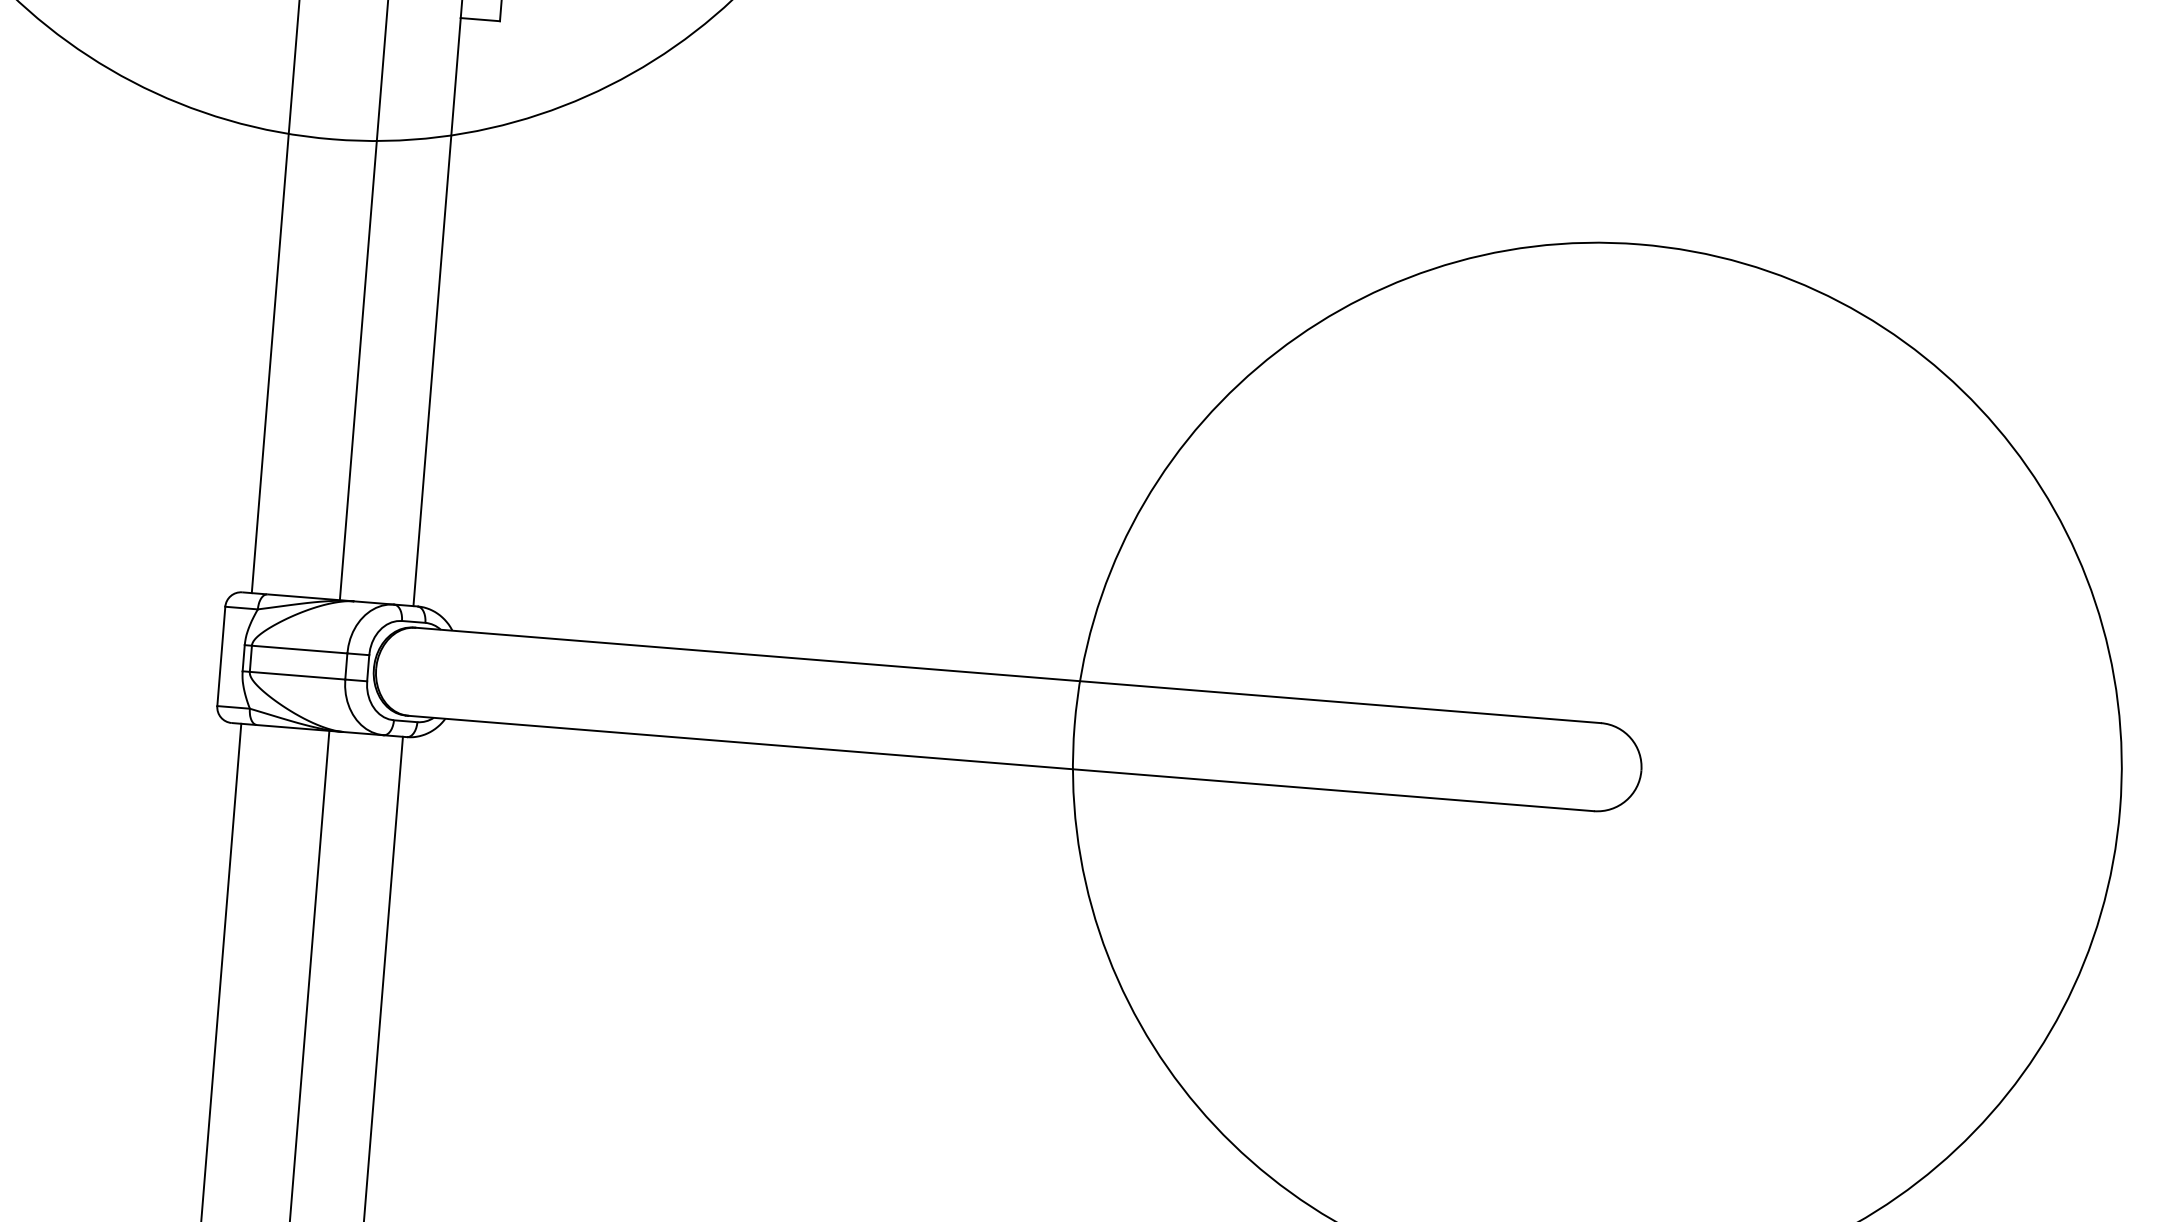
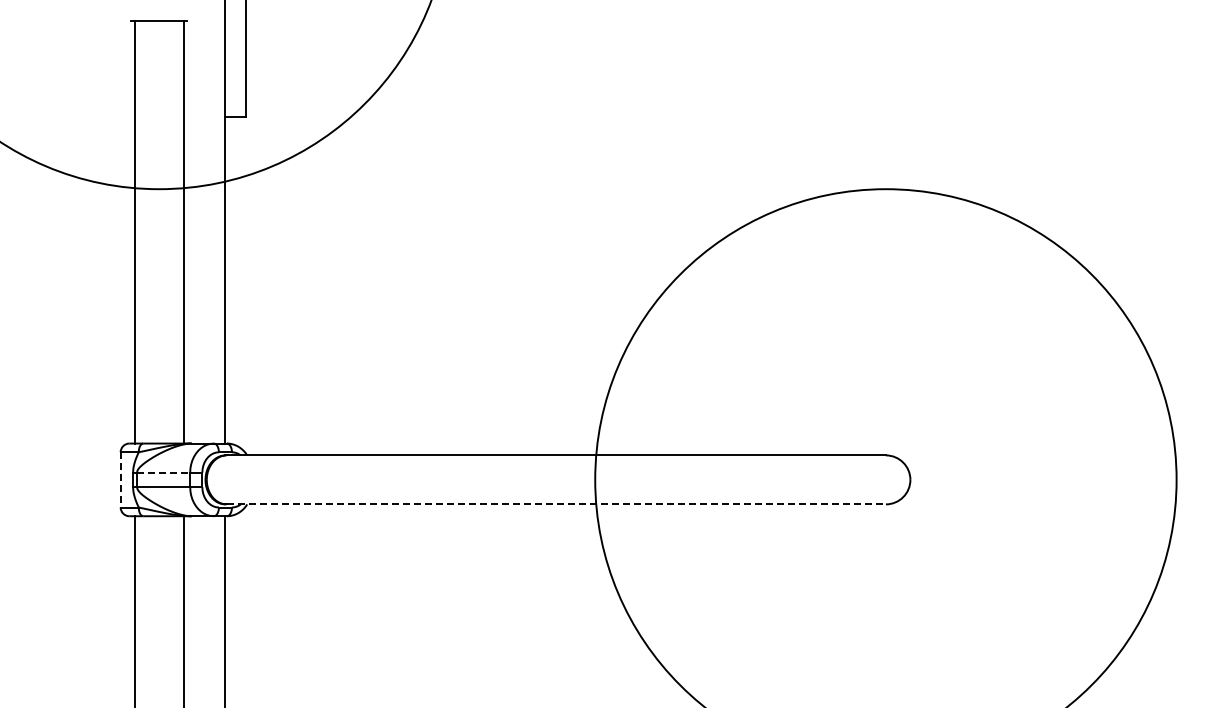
line: (299, 649) -> (163, 472), solid -> dashed
line: (221, 655) -> (120, 479), solid -> dashed
line: (1001, 763) -> (556, 504), solid -> dashed

